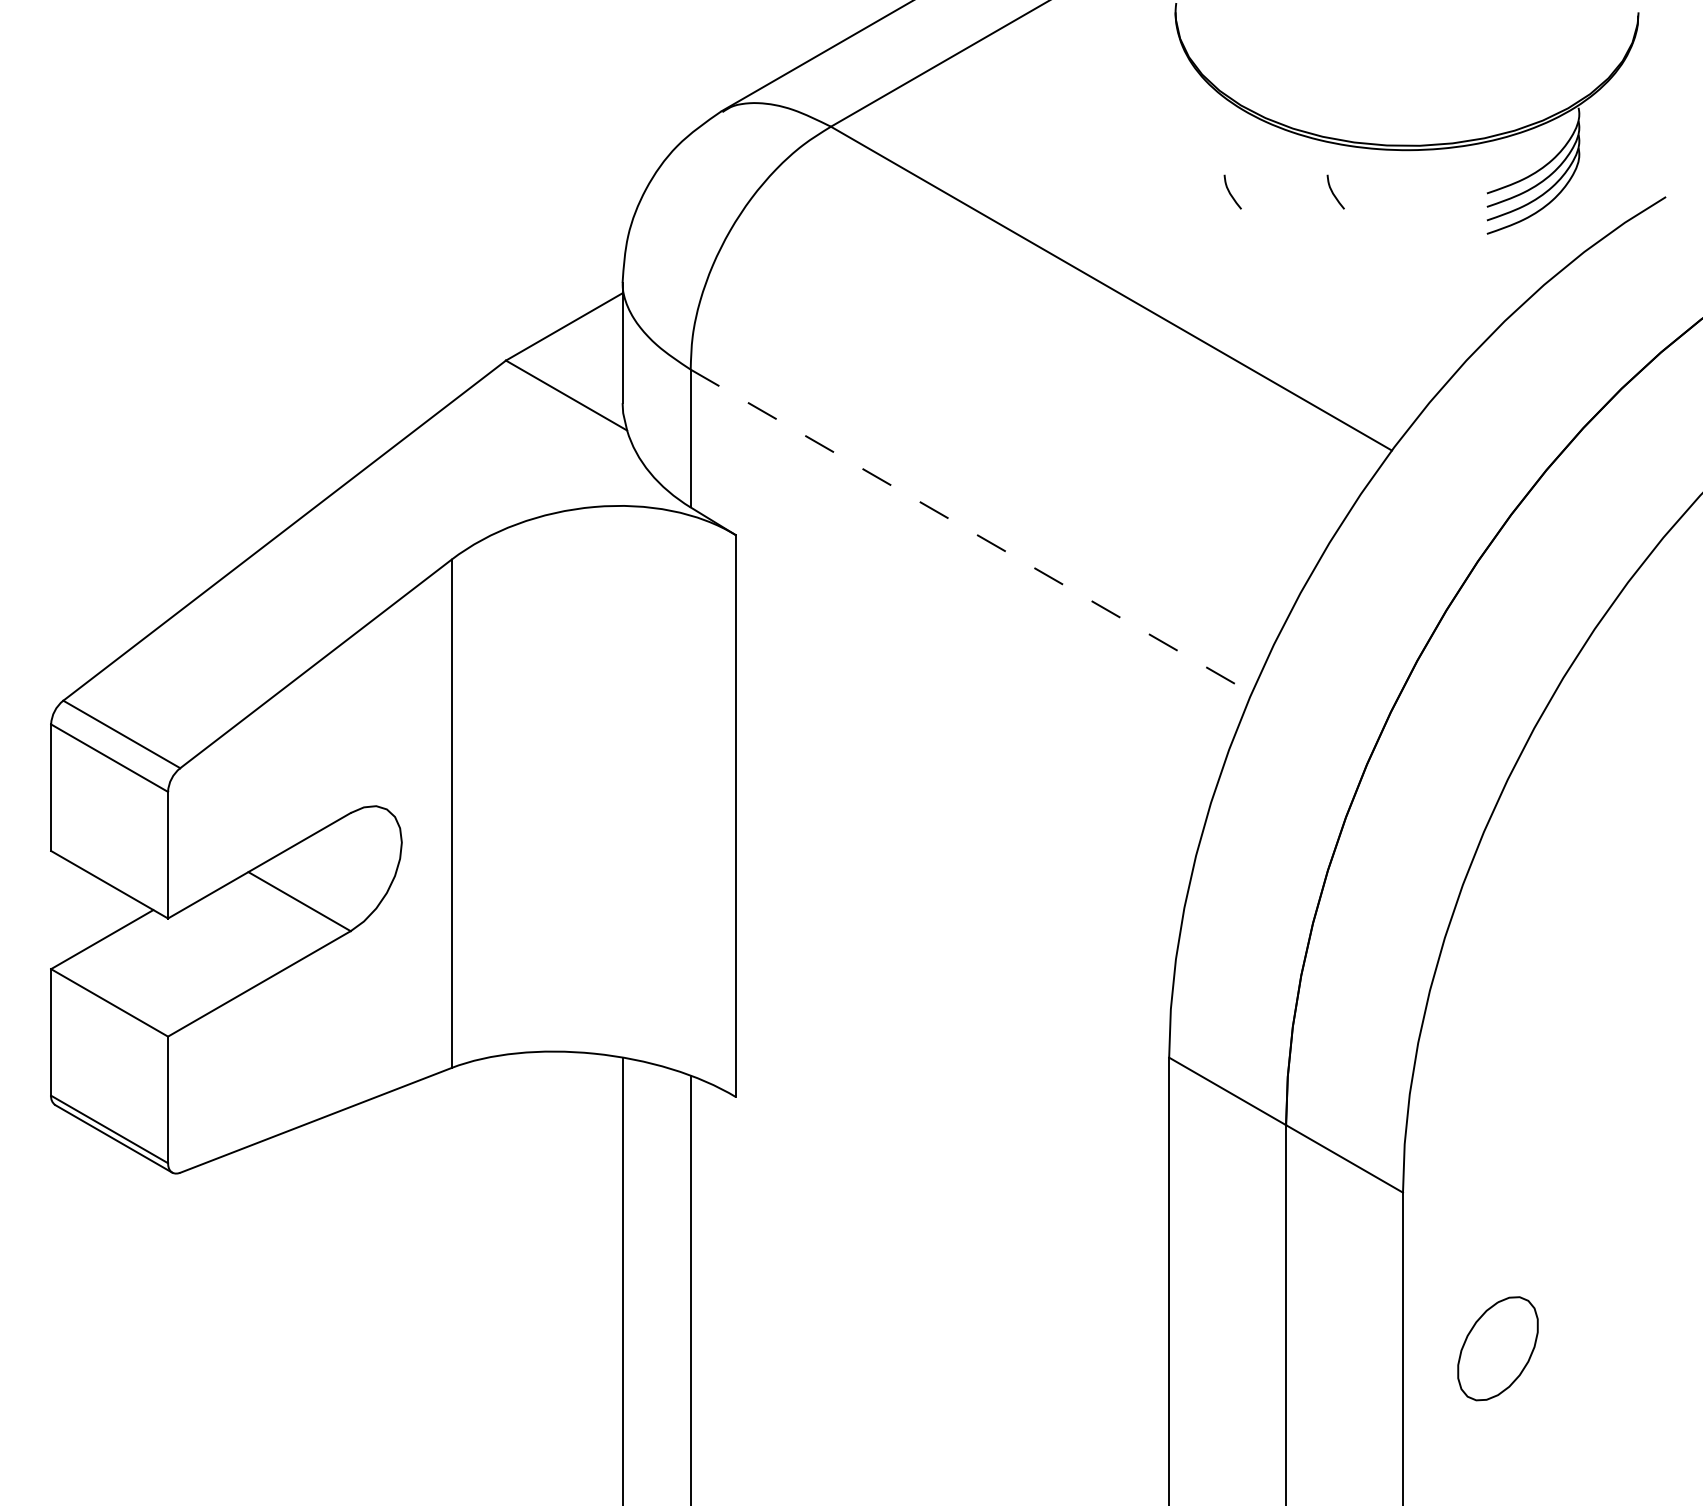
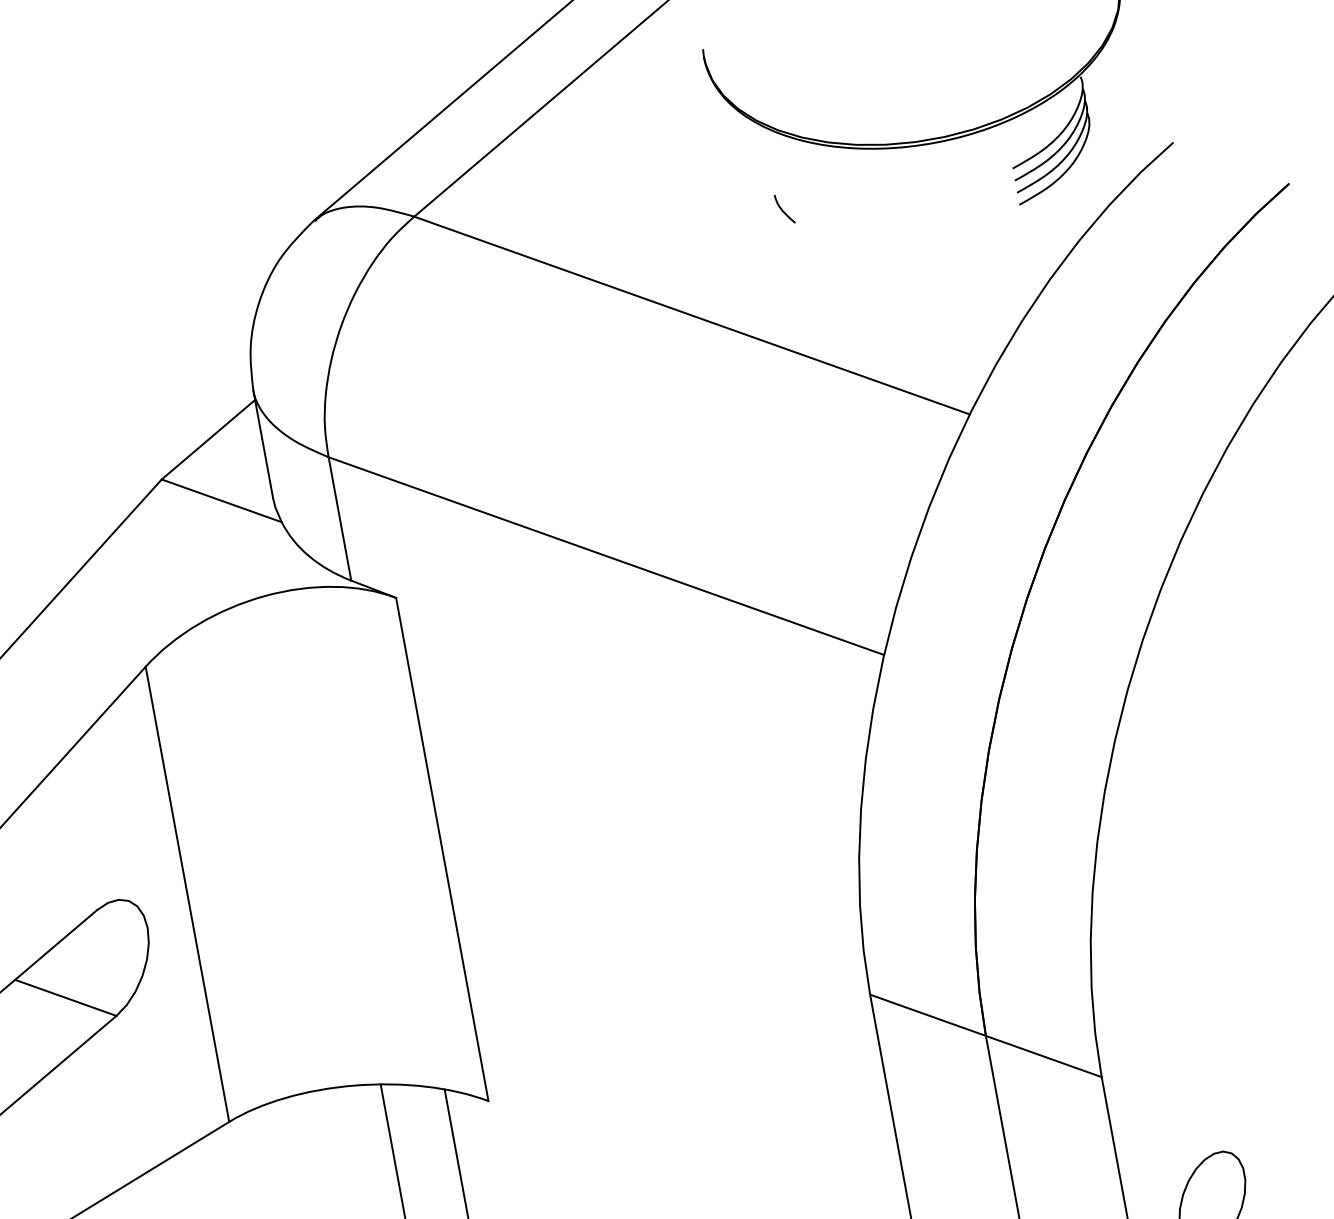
curve: (1333, 192) -> (875, 192), removed
line: (971, 531) -> (606, 556), dashed -> solid

